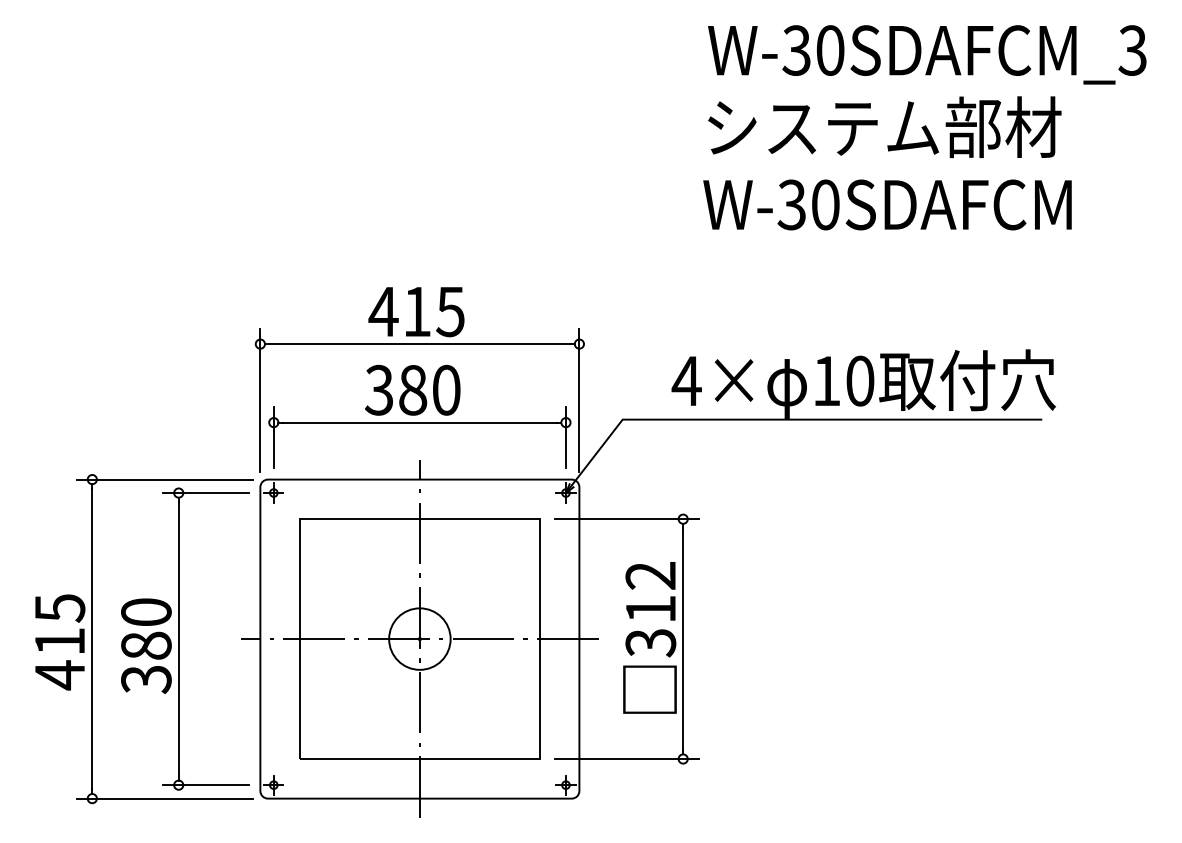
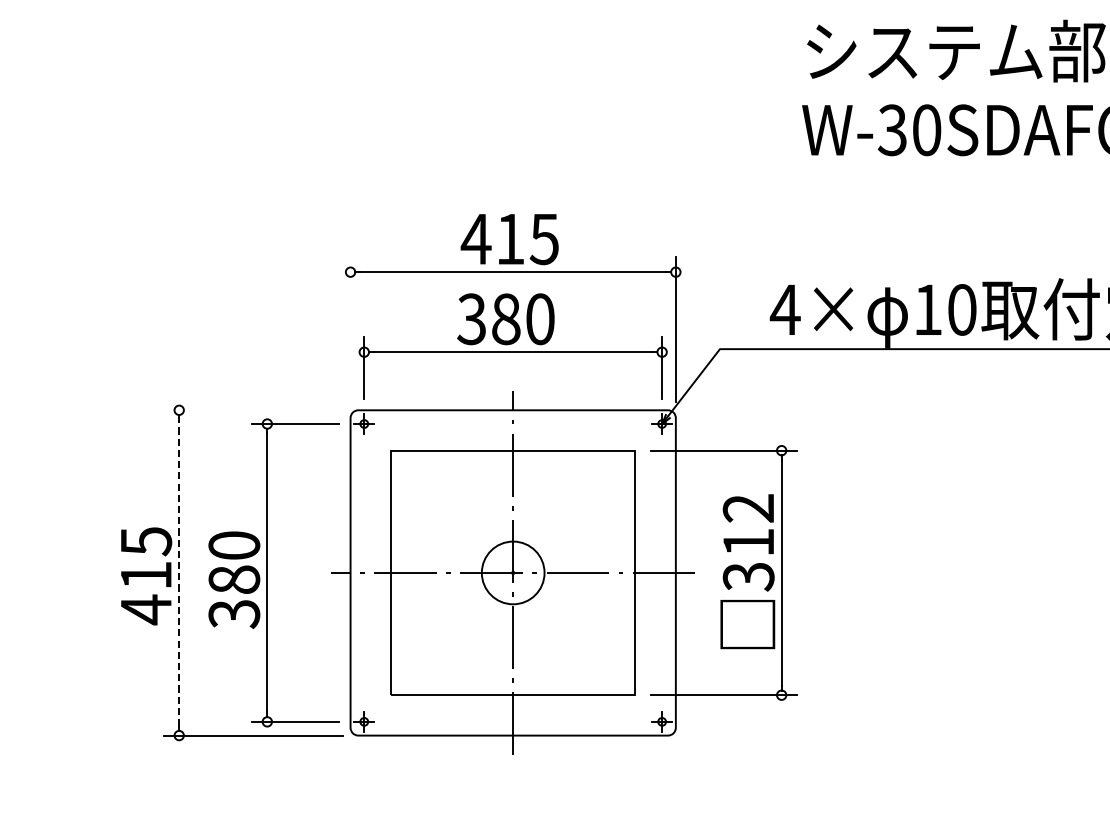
line: (260, 399) -> (350, 328), removed
line: (164, 479) -> (252, 410), removed
line: (92, 638) -> (179, 572), solid -> dashed

